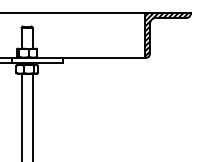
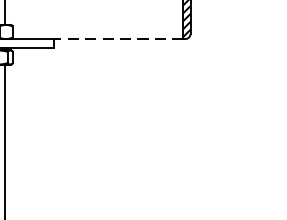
line: (103, 57) -> (117, 38), solid -> dashed

